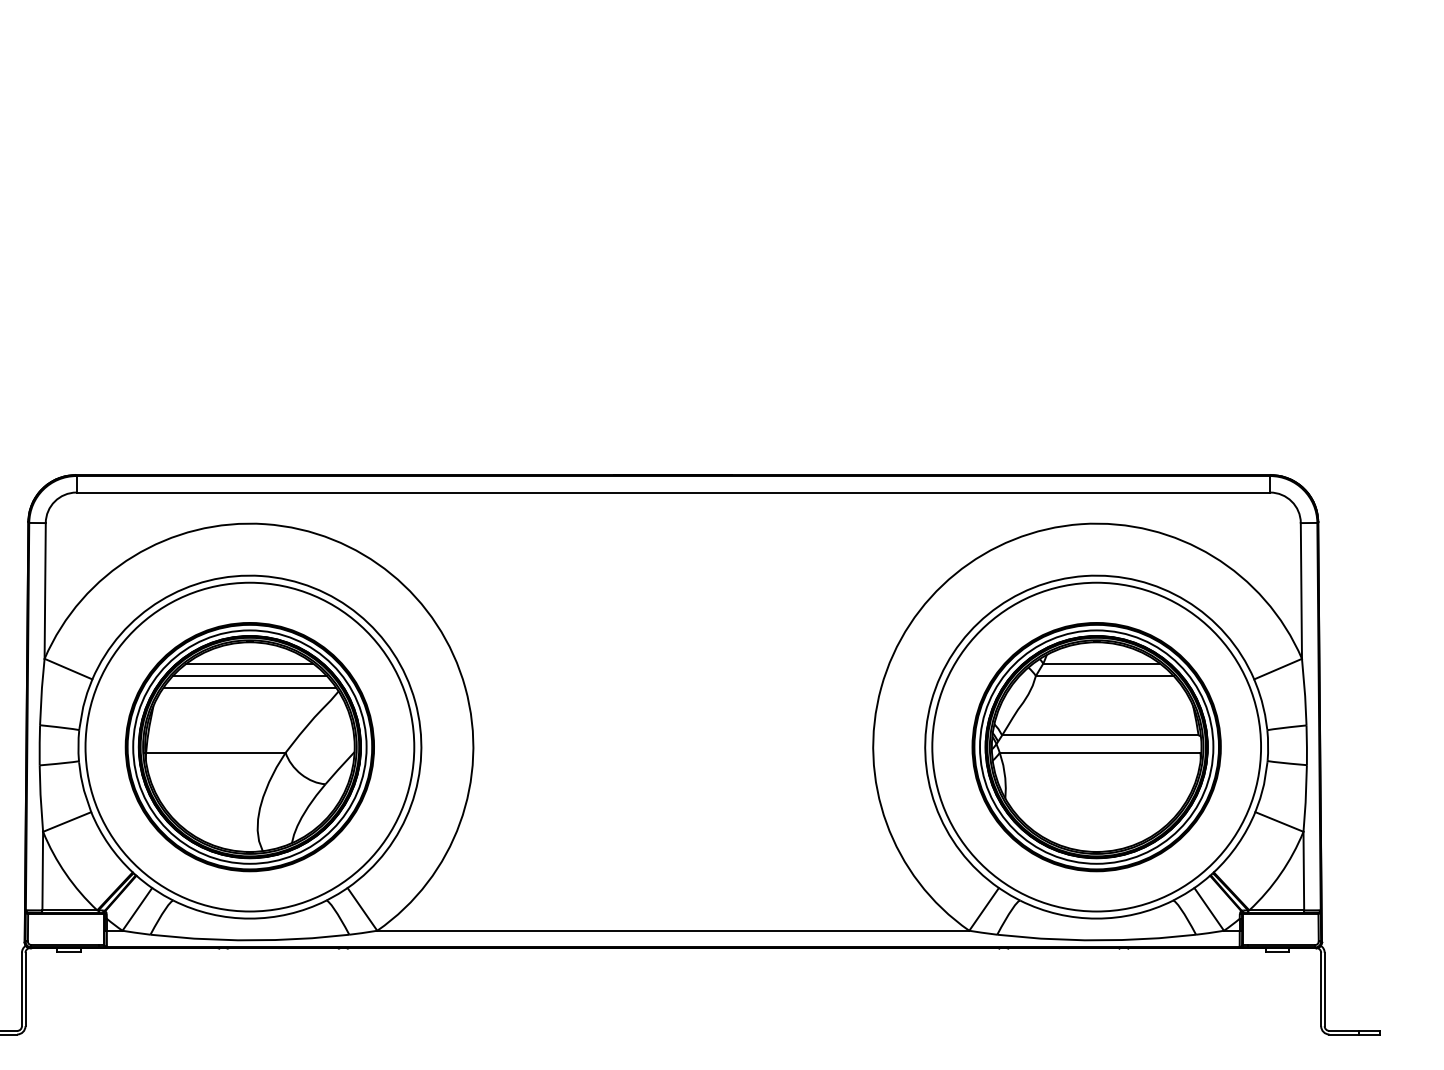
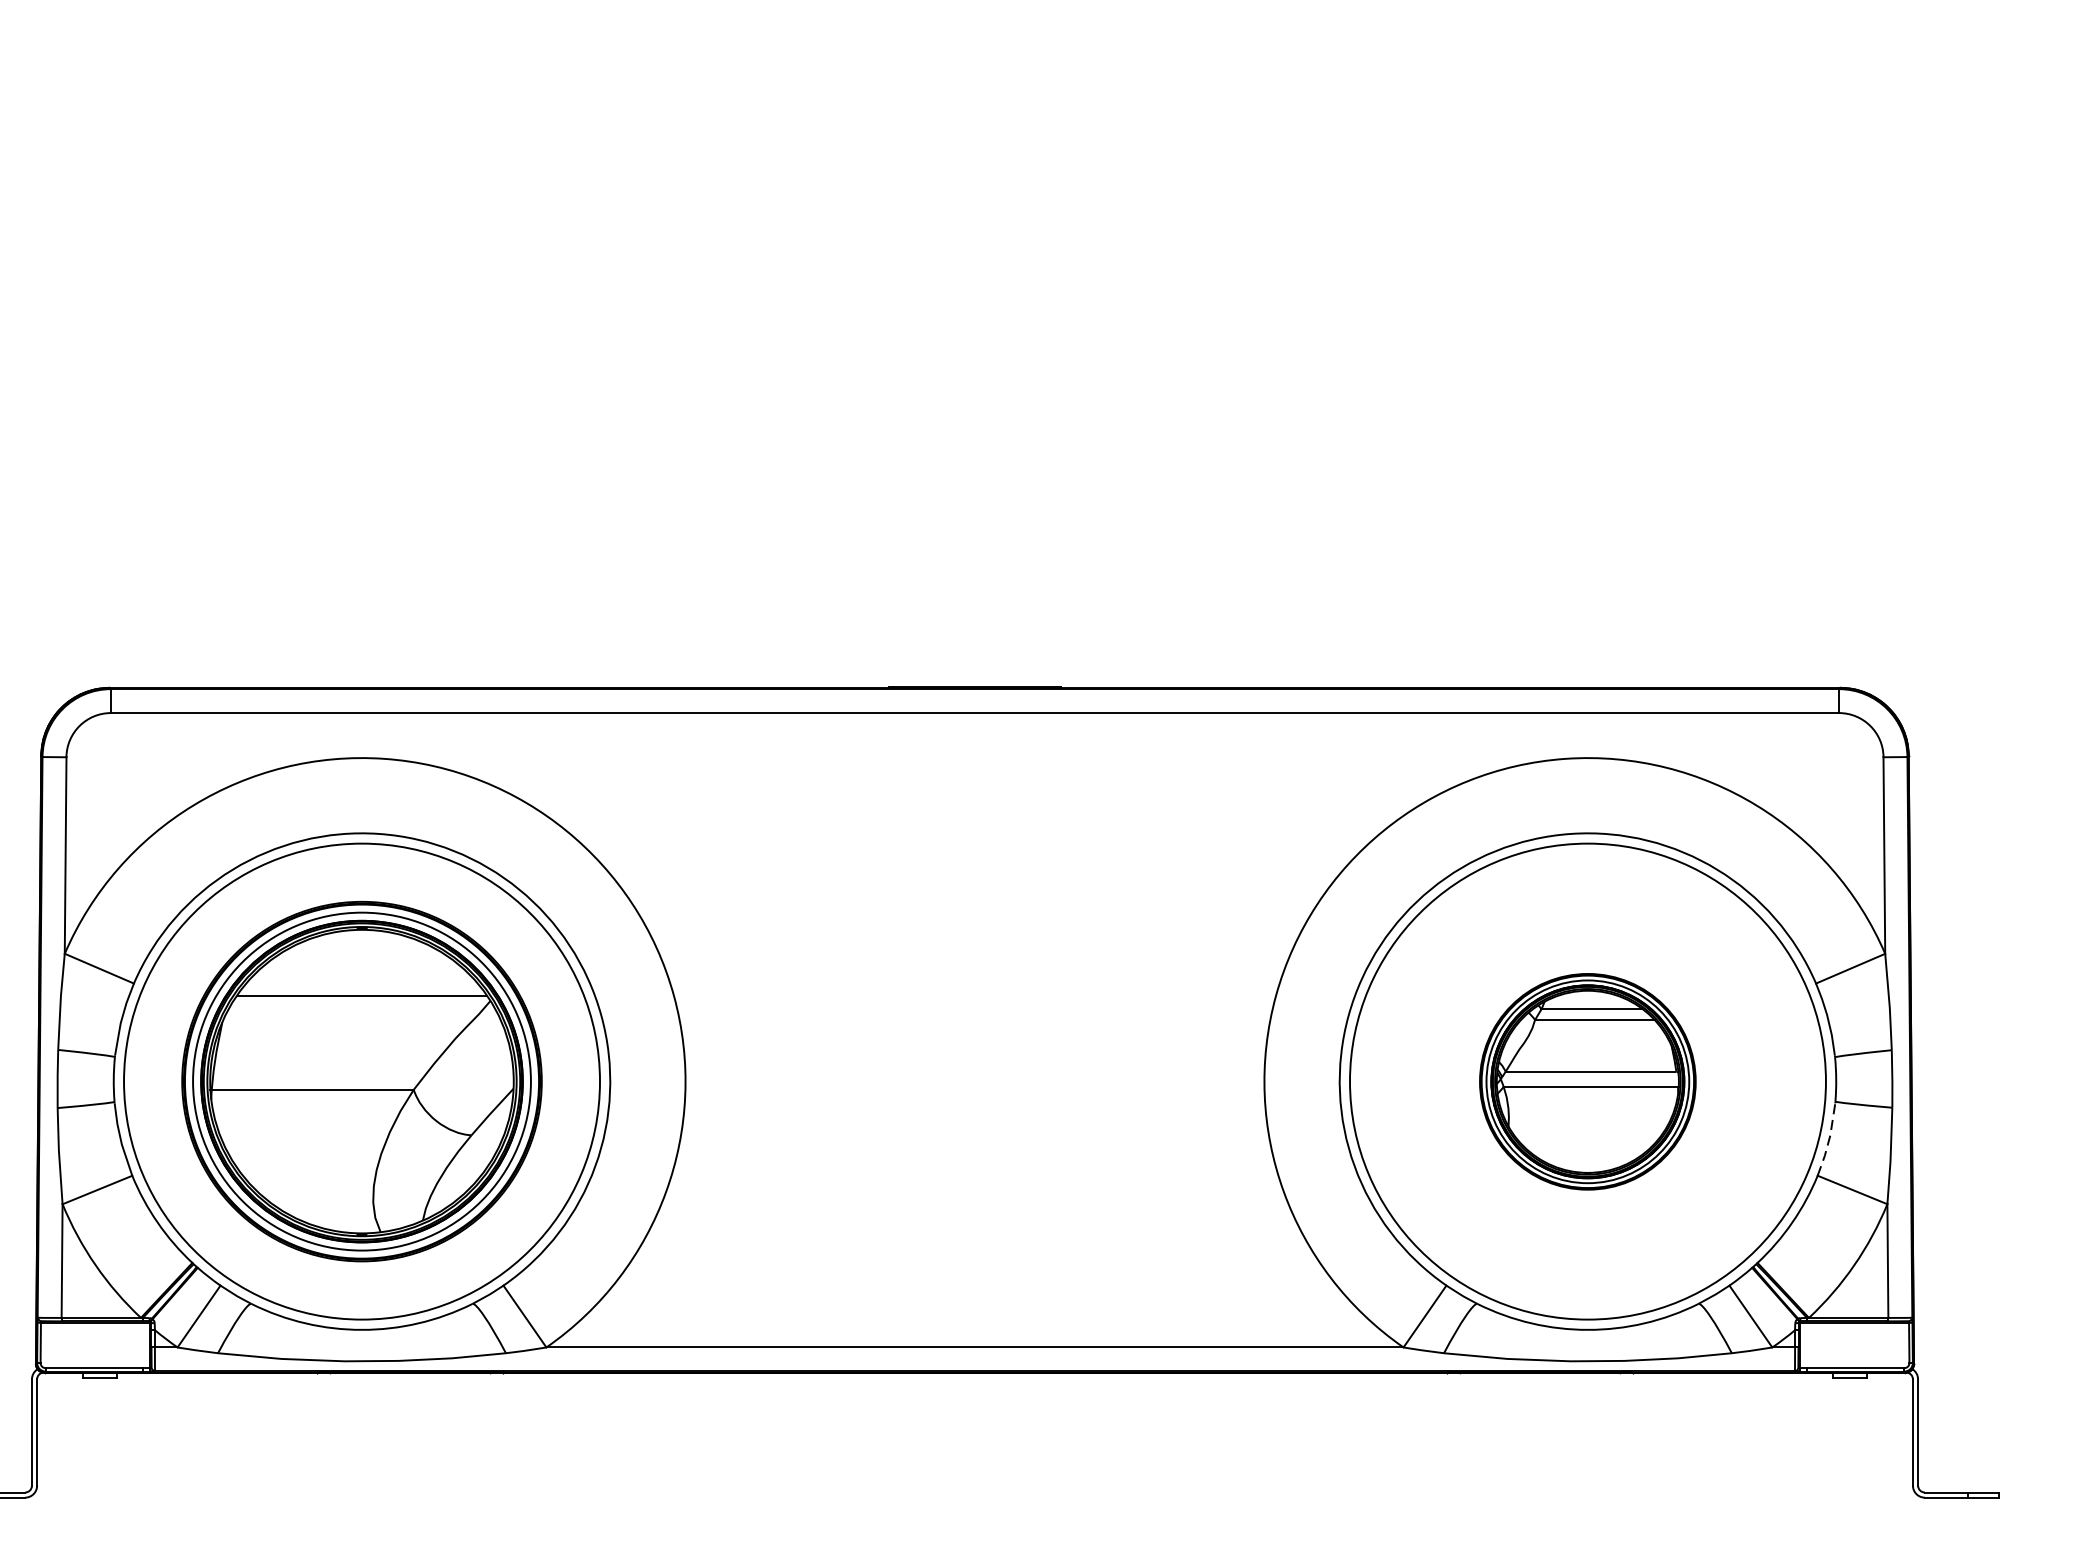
line: (249, 663) -> (361, 960), removed
line: (249, 675) -> (361, 977), removed
part: (1096, 747) -> (1587, 1082), size x0.6
line: (1263, 787) -> (1829, 1140), solid -> dashed

